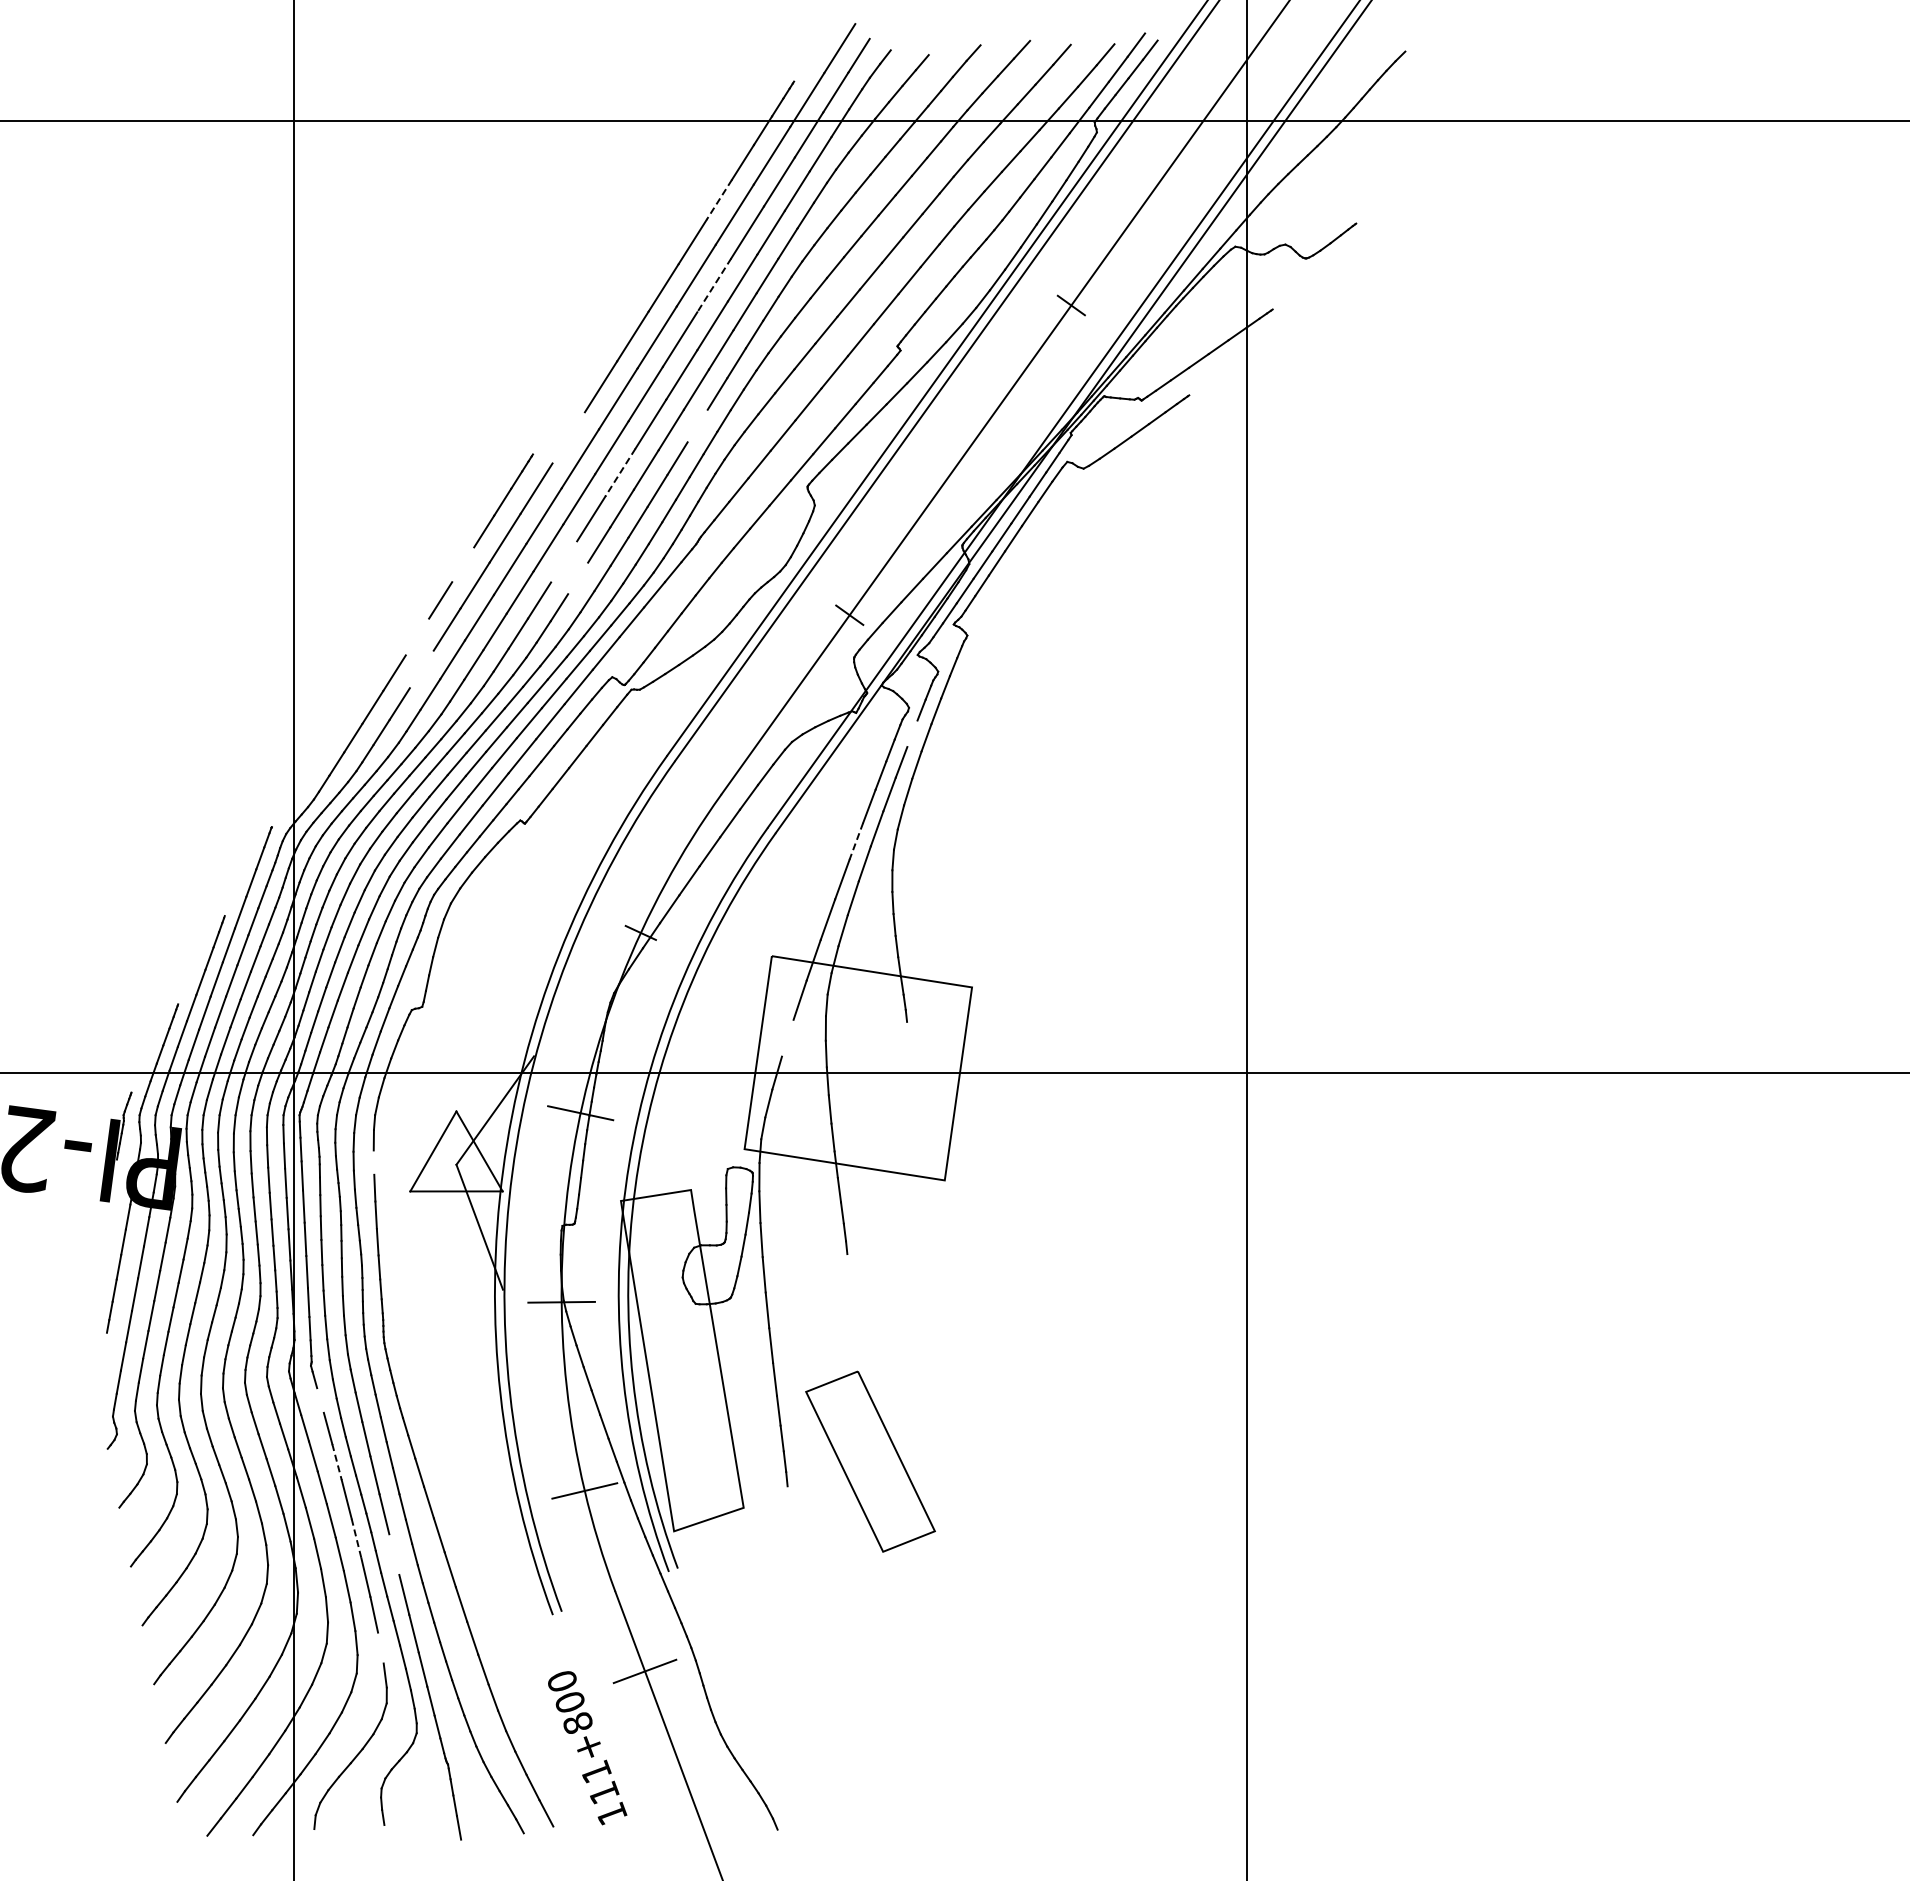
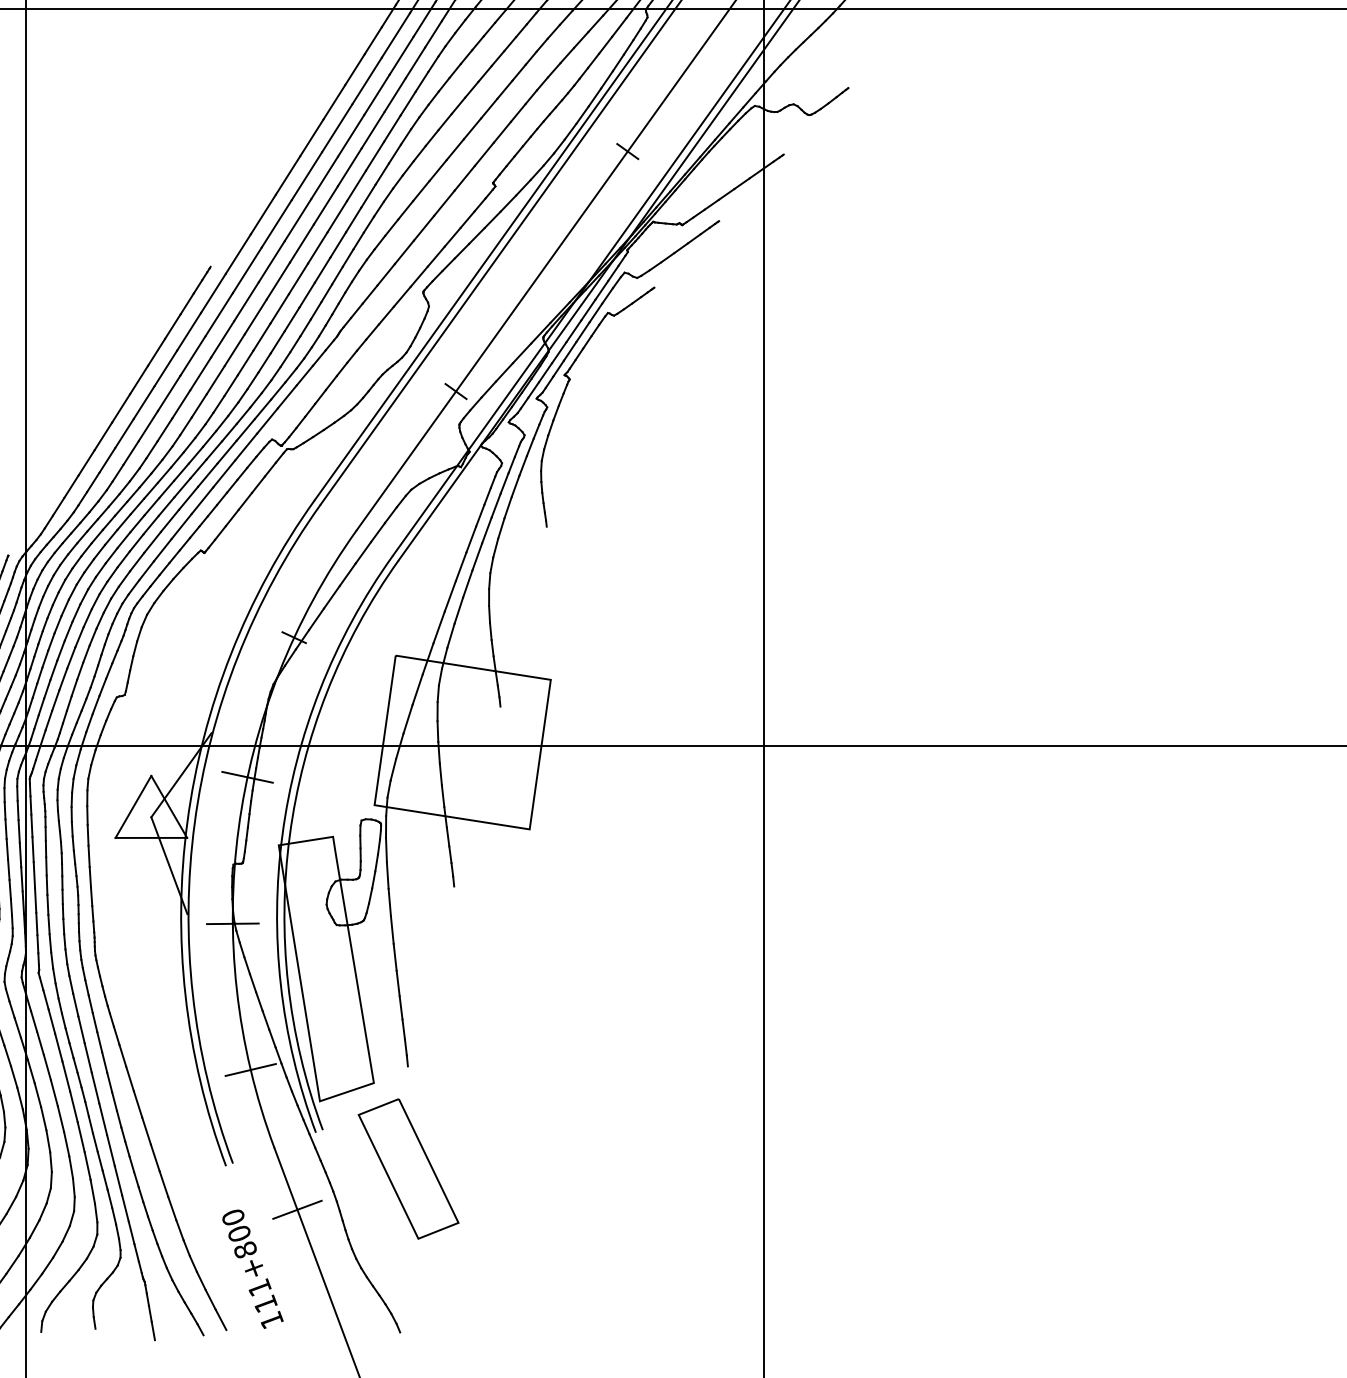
line: (719, 199) -> (355, 69), dashed -> solid
line: (714, 285) -> (351, 136), dashed -> solid
line: (697, 425) -> (338, 244), added
line: (568, 437) -> (238, 253), added
line: (620, 473) -> (278, 281), dashed -> solid
line: (564, 561) -> (235, 349), added
line: (463, 564) -> (156, 352), added
line: (578, 578) -> (245, 363), added
part: (990, 616) -> (565, 392), added
line: (417, 636) -> (121, 407), added
line: (421, 669) -> (124, 433), added
line: (912, 733) -> (504, 483), added
line: (856, 841) -> (461, 566), dashed -> solid
line: (787, 1037) -> (407, 718), added
line: (373, 1162) -> (87, 815), added
line: (320, 1400) -> (46, 999), added
part: (870, 1461) -> (408, 1168), moved
line: (337, 1462) -> (59, 1047), dashed -> solid
line: (356, 1539) -> (73, 1107), dashed -> solid
line: (394, 1554) -> (103, 1119), added
line: (380, 1647) -> (92, 1191), added

